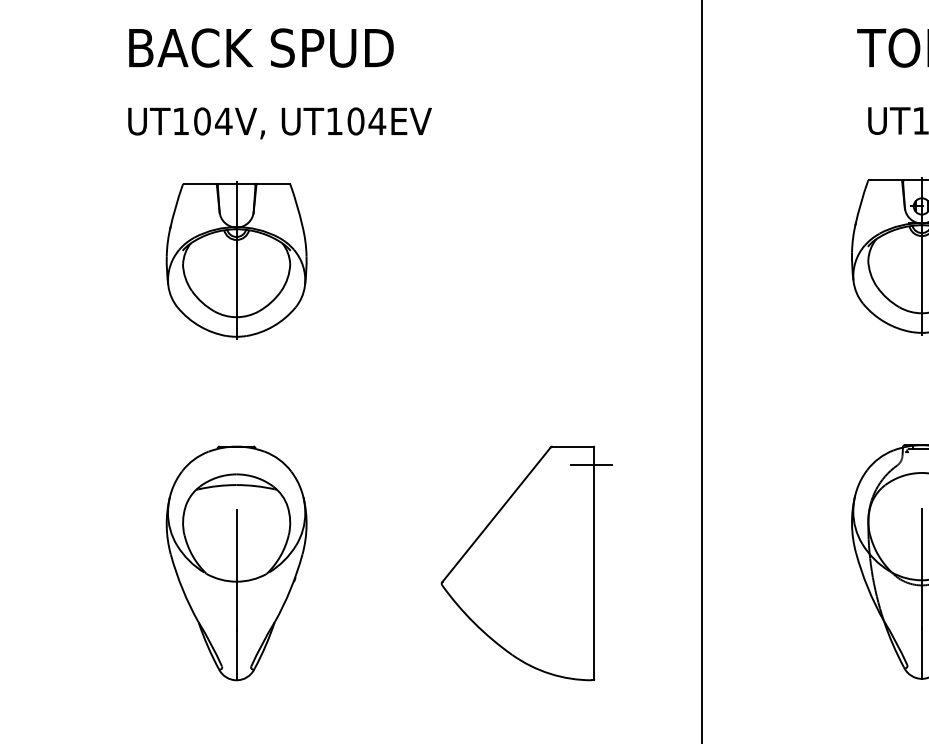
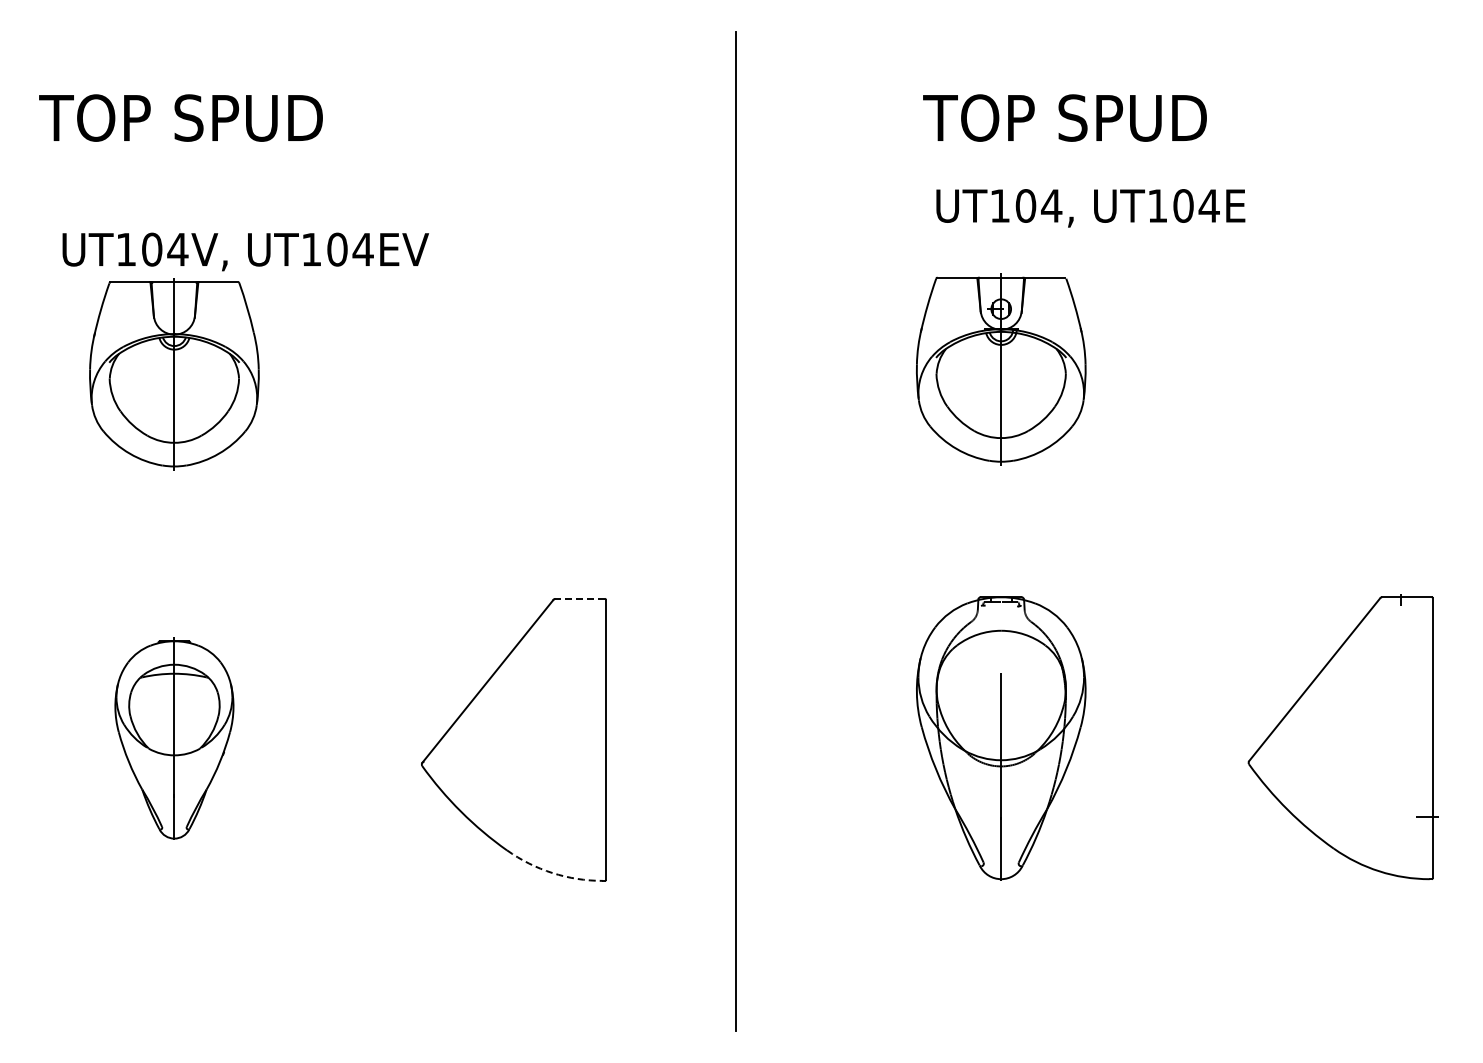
text: (259, 47) -> (201, 117), BACK SPUD -> TOP SPUD
text: (279, 122) -> (245, 251), moved
line: (573, 446) -> (580, 598), solid -> dashed
line: (591, 464) -> (602, 620), removed
part: (236, 563) -> (174, 739), size x0.7
arc: (550, 674) -> (552, 873), solid -> dashed

